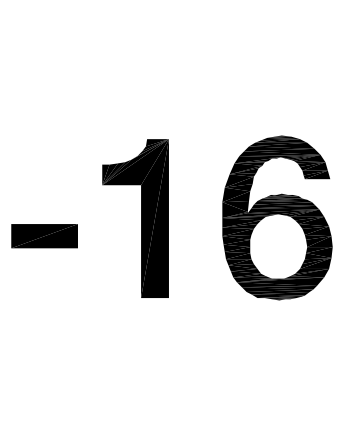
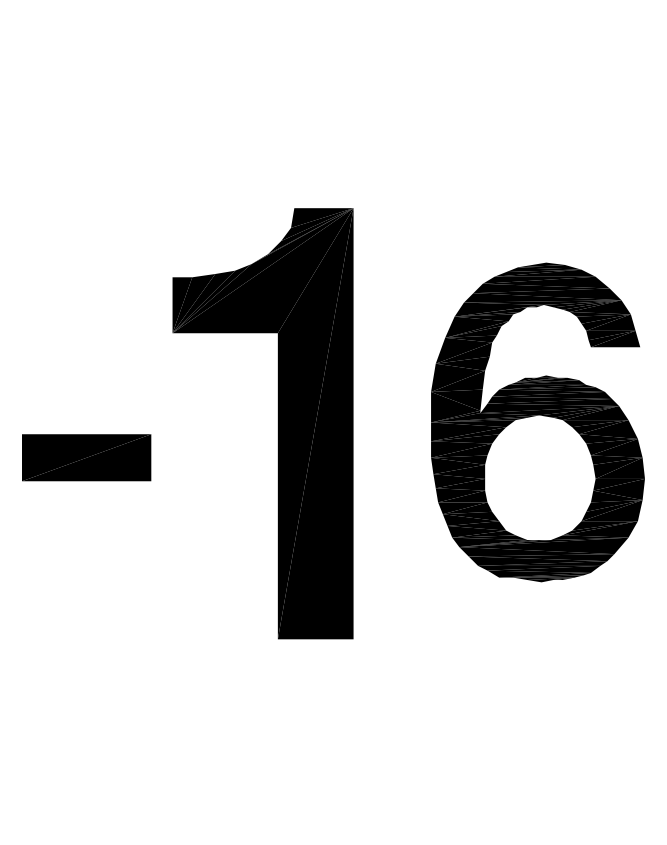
part: (135, 218) -> (262, 423), size x1.4

